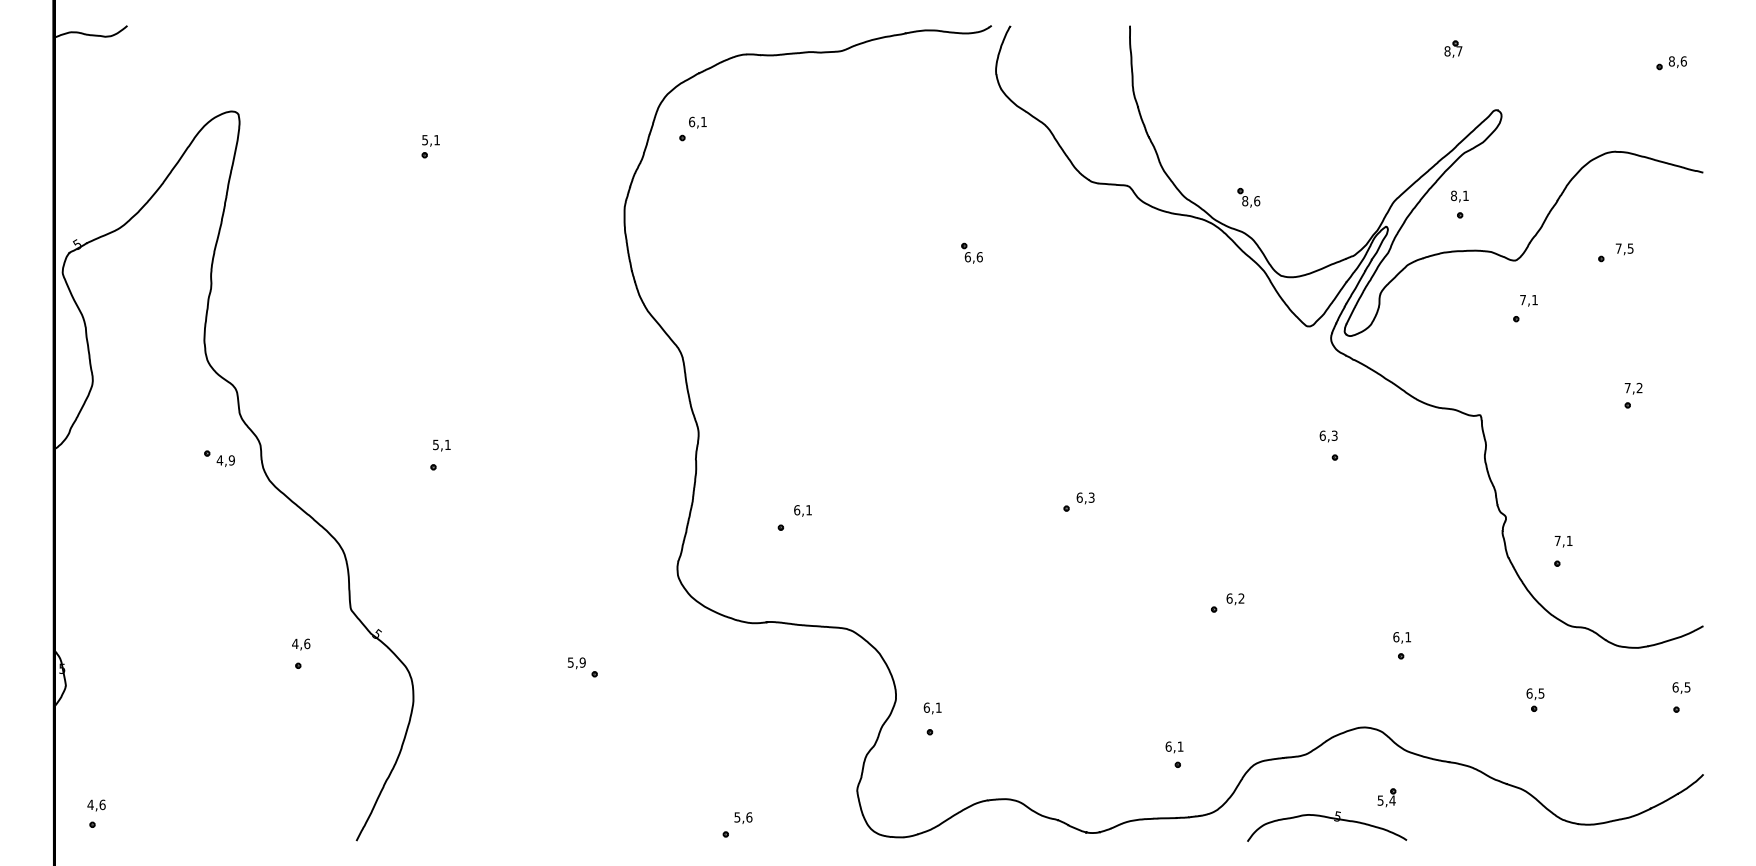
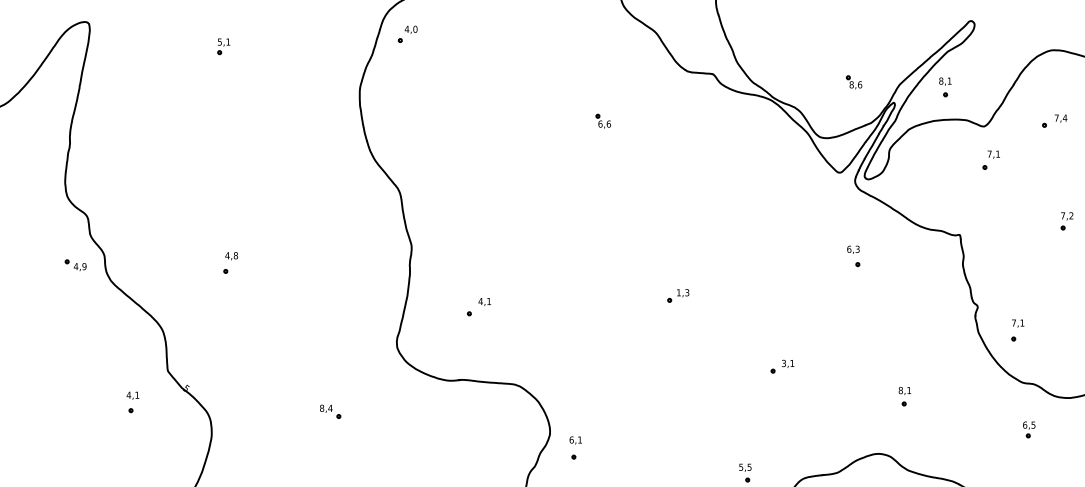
text: (697, 121) -> (410, 28), 6,1 -> 4,0
part: (1248, 197) -> (853, 82), moved
text: (1630, 248) -> (1065, 118), 7,5 -> 7,4
text: (441, 444) -> (231, 255), 5,1 -> 4,8
text: (1079, 497) -> (678, 292), 6,3 -> 1,3
text: (796, 510) -> (480, 301), 6,1 -> 4,1
text: (1235, 598) -> (788, 363), 6,2 -> 3,1
text: (1396, 637) -> (900, 390), 6,1 -> 8,1
text: (307, 643) -> (137, 394), 4,6 -> 4,1
text: (576, 662) -> (326, 408), 5,9 -> 8,4
part: (1535, 699) -> (1029, 429), moved
text: (1174, 746) -> (745, 467), 6,1 -> 5,5

